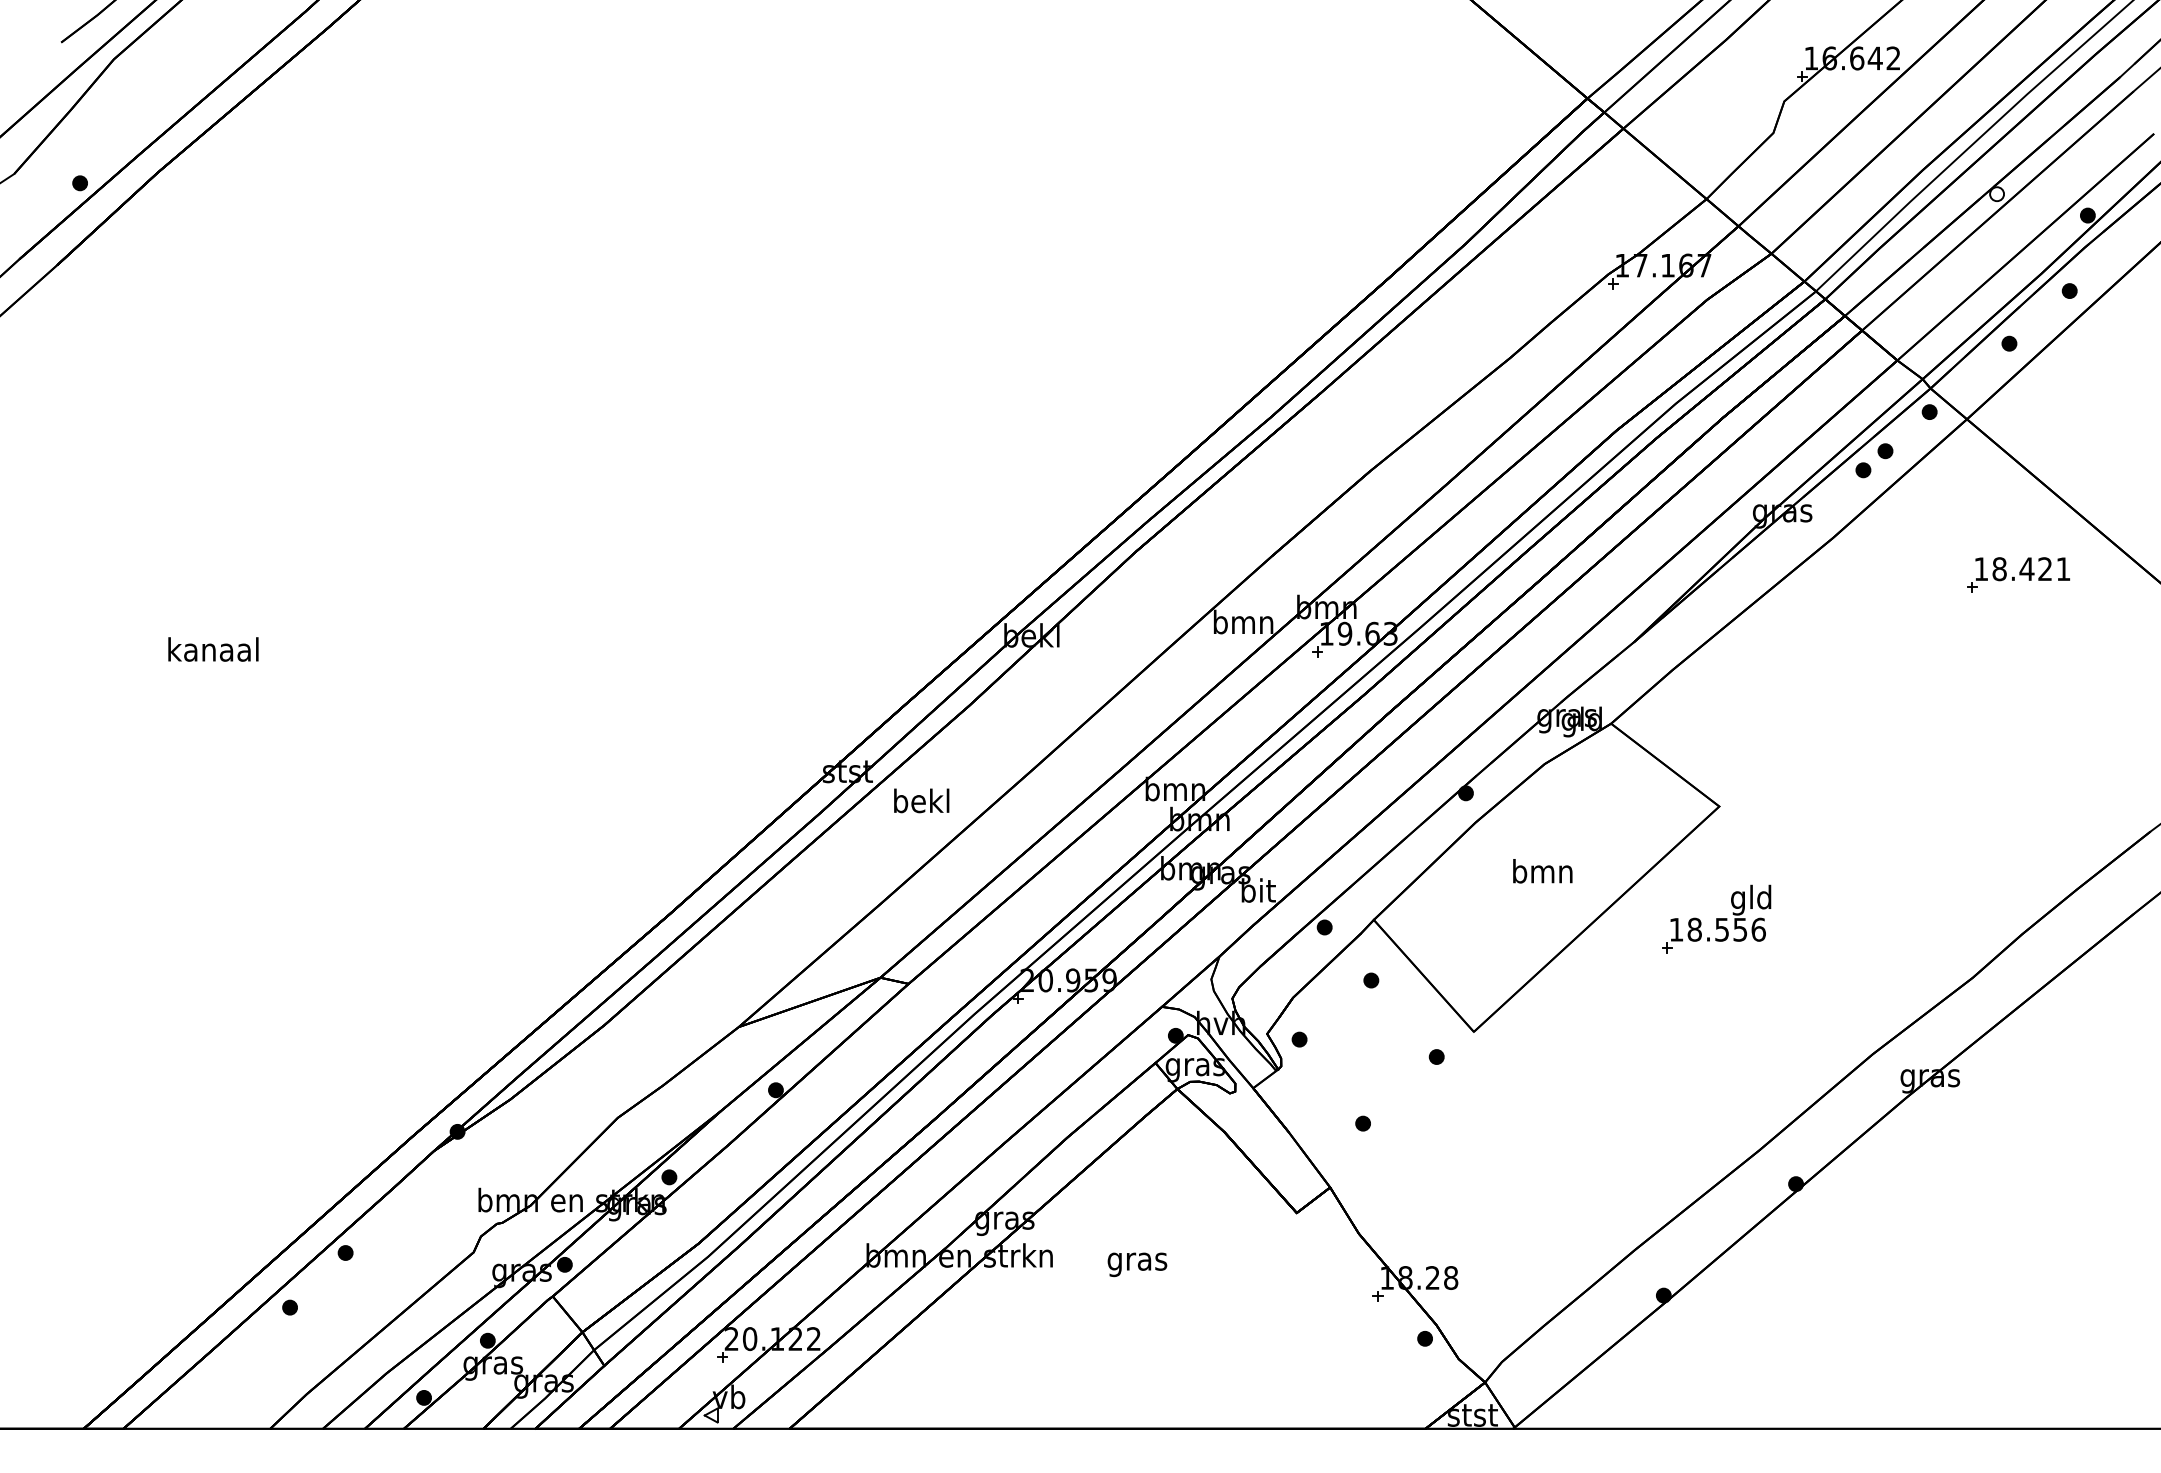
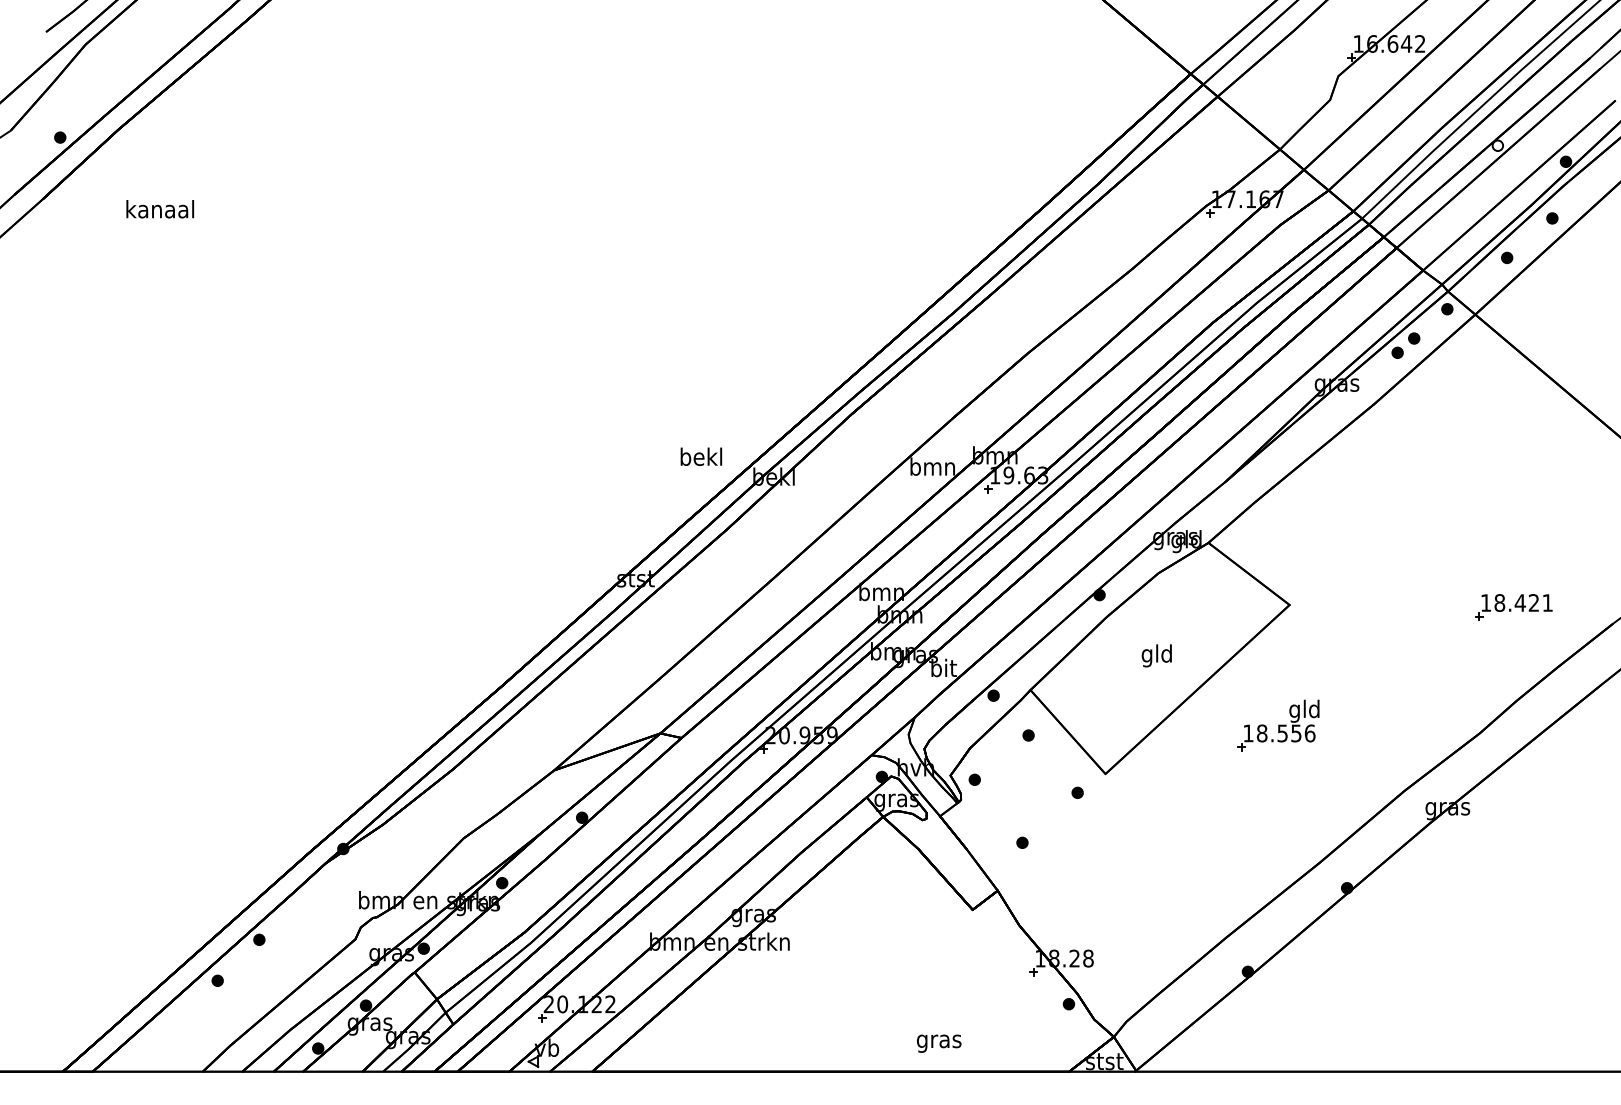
part: (2017, 575) -> (1513, 607), moved
text: (212, 649) -> (159, 209), moved
text: (921, 800) -> (701, 456), moved
text: (1543, 873) -> (1157, 655), bmn -> gld
part: (1716, 919) -> (1278, 725), moved
text: (1137, 1264) -> (939, 1043), moved

